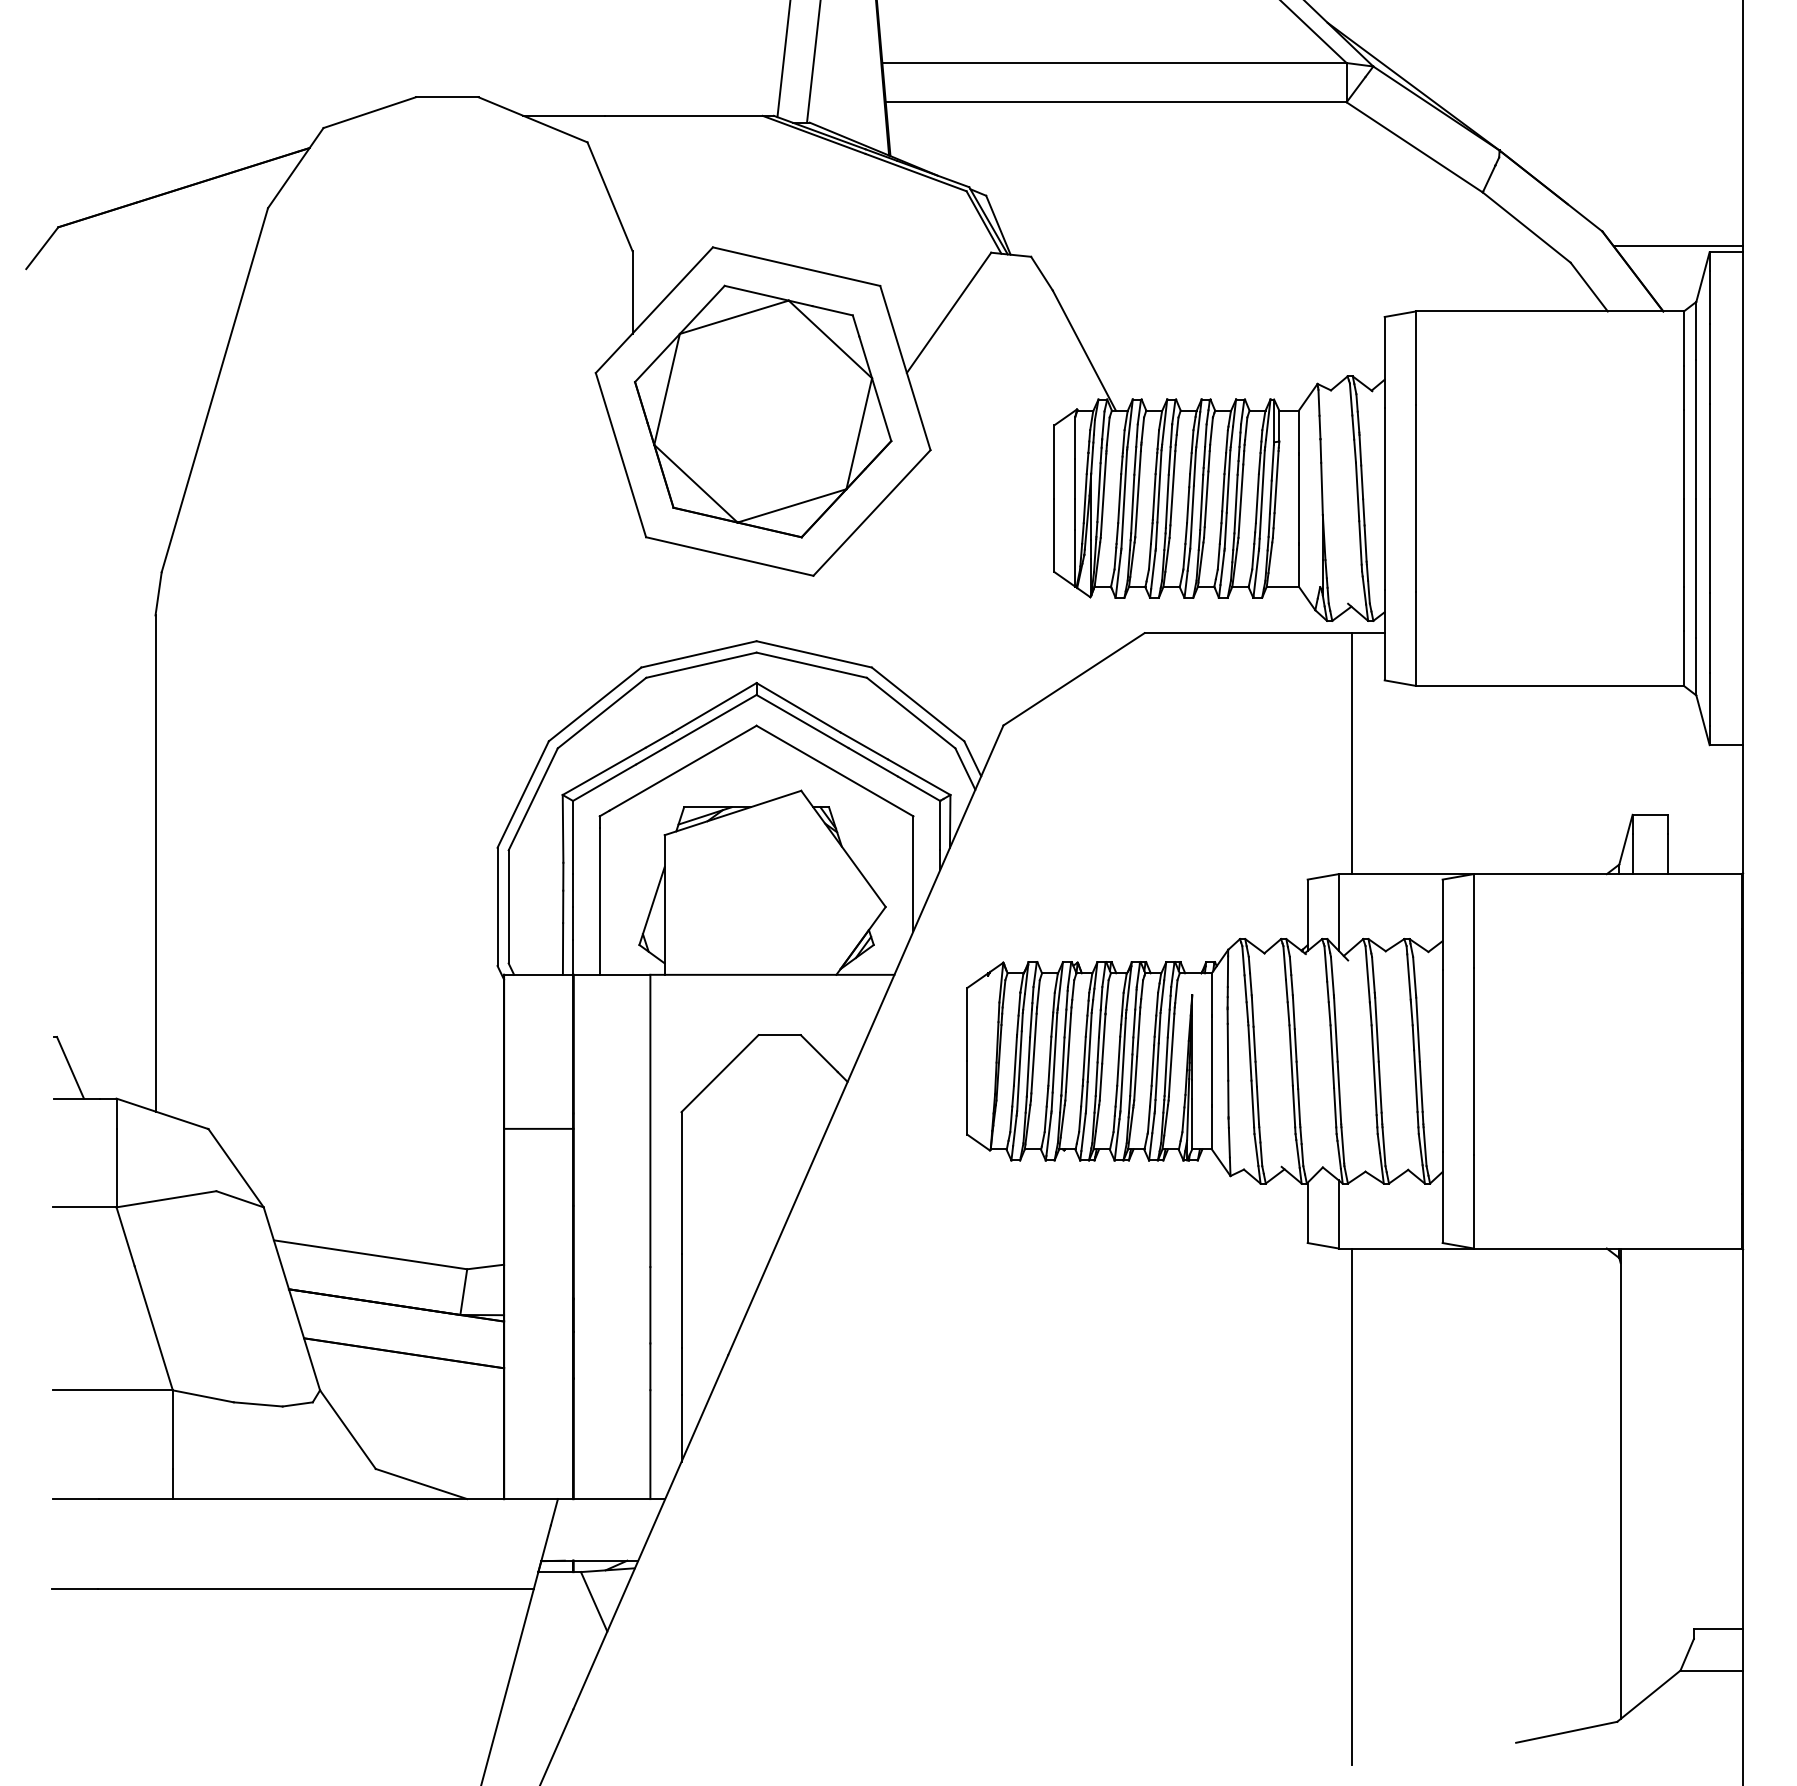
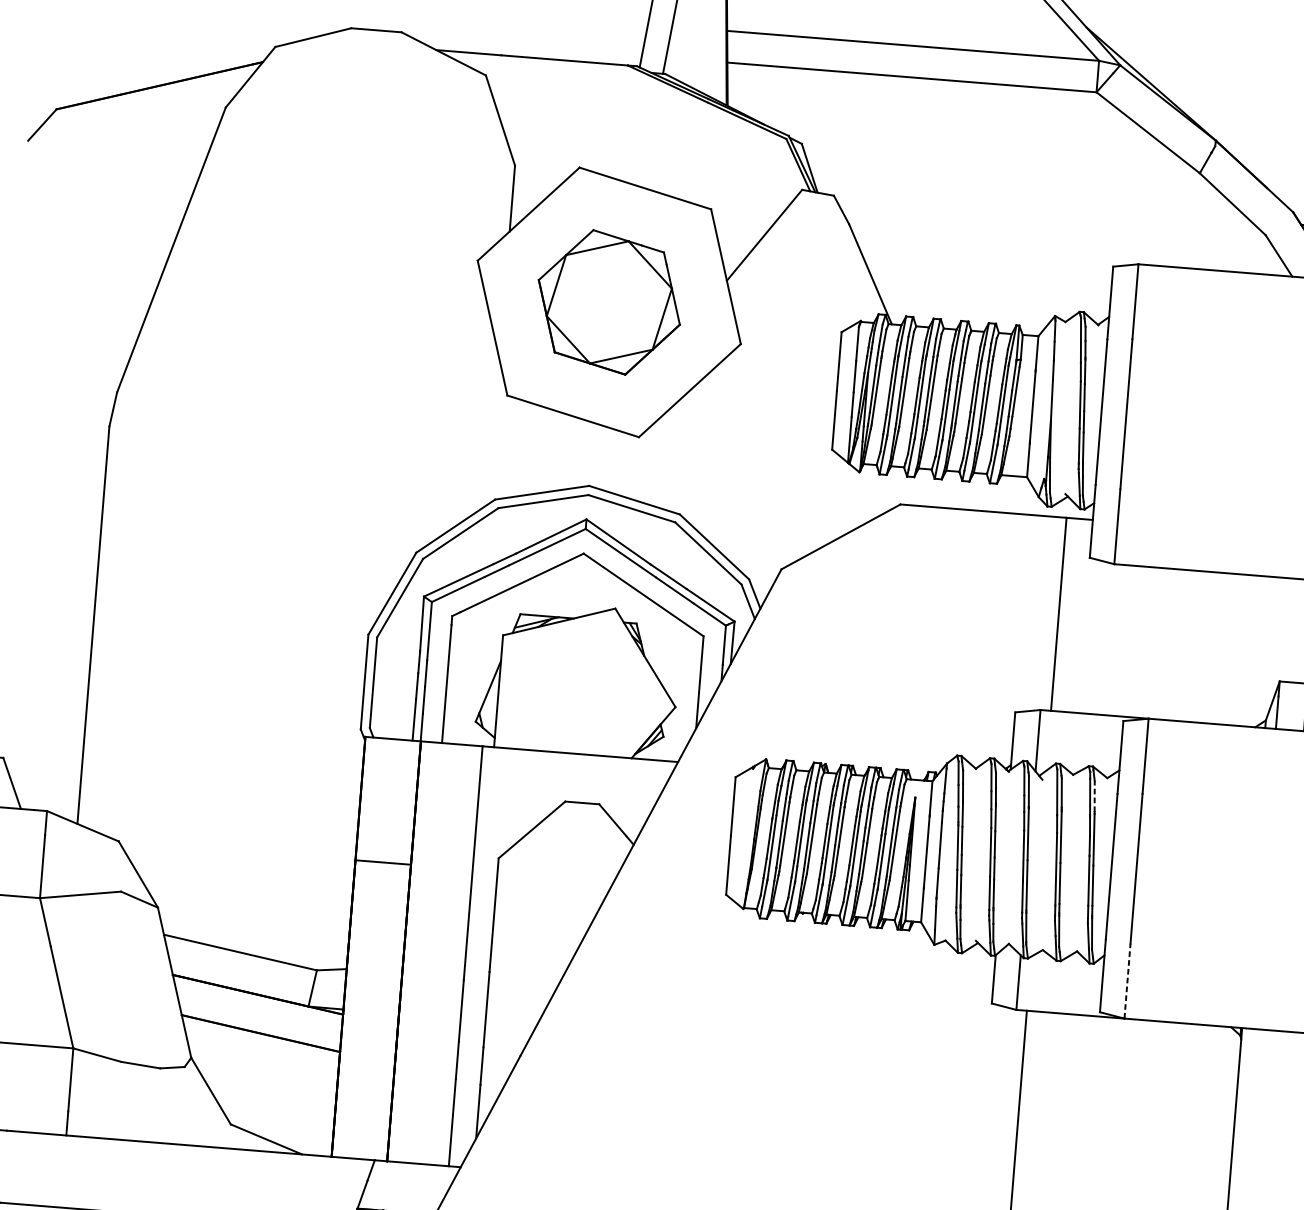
part: (763, 411) -> (609, 302), size x0.7
line: (1414, 975) -> (1094, 796), solid -> dashed
line: (1473, 1201) -> (1127, 980), solid -> dashed

